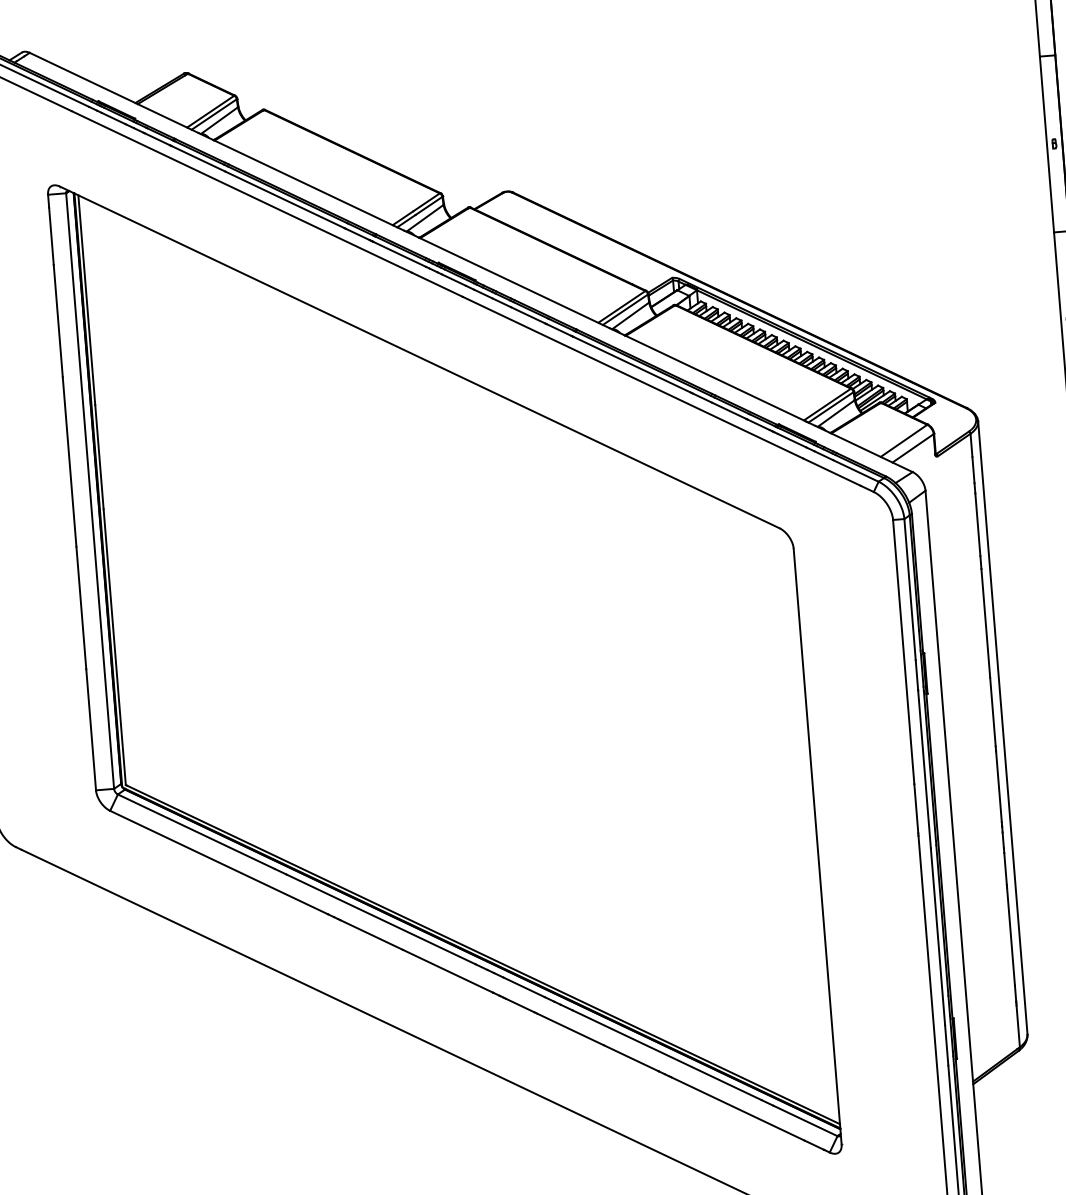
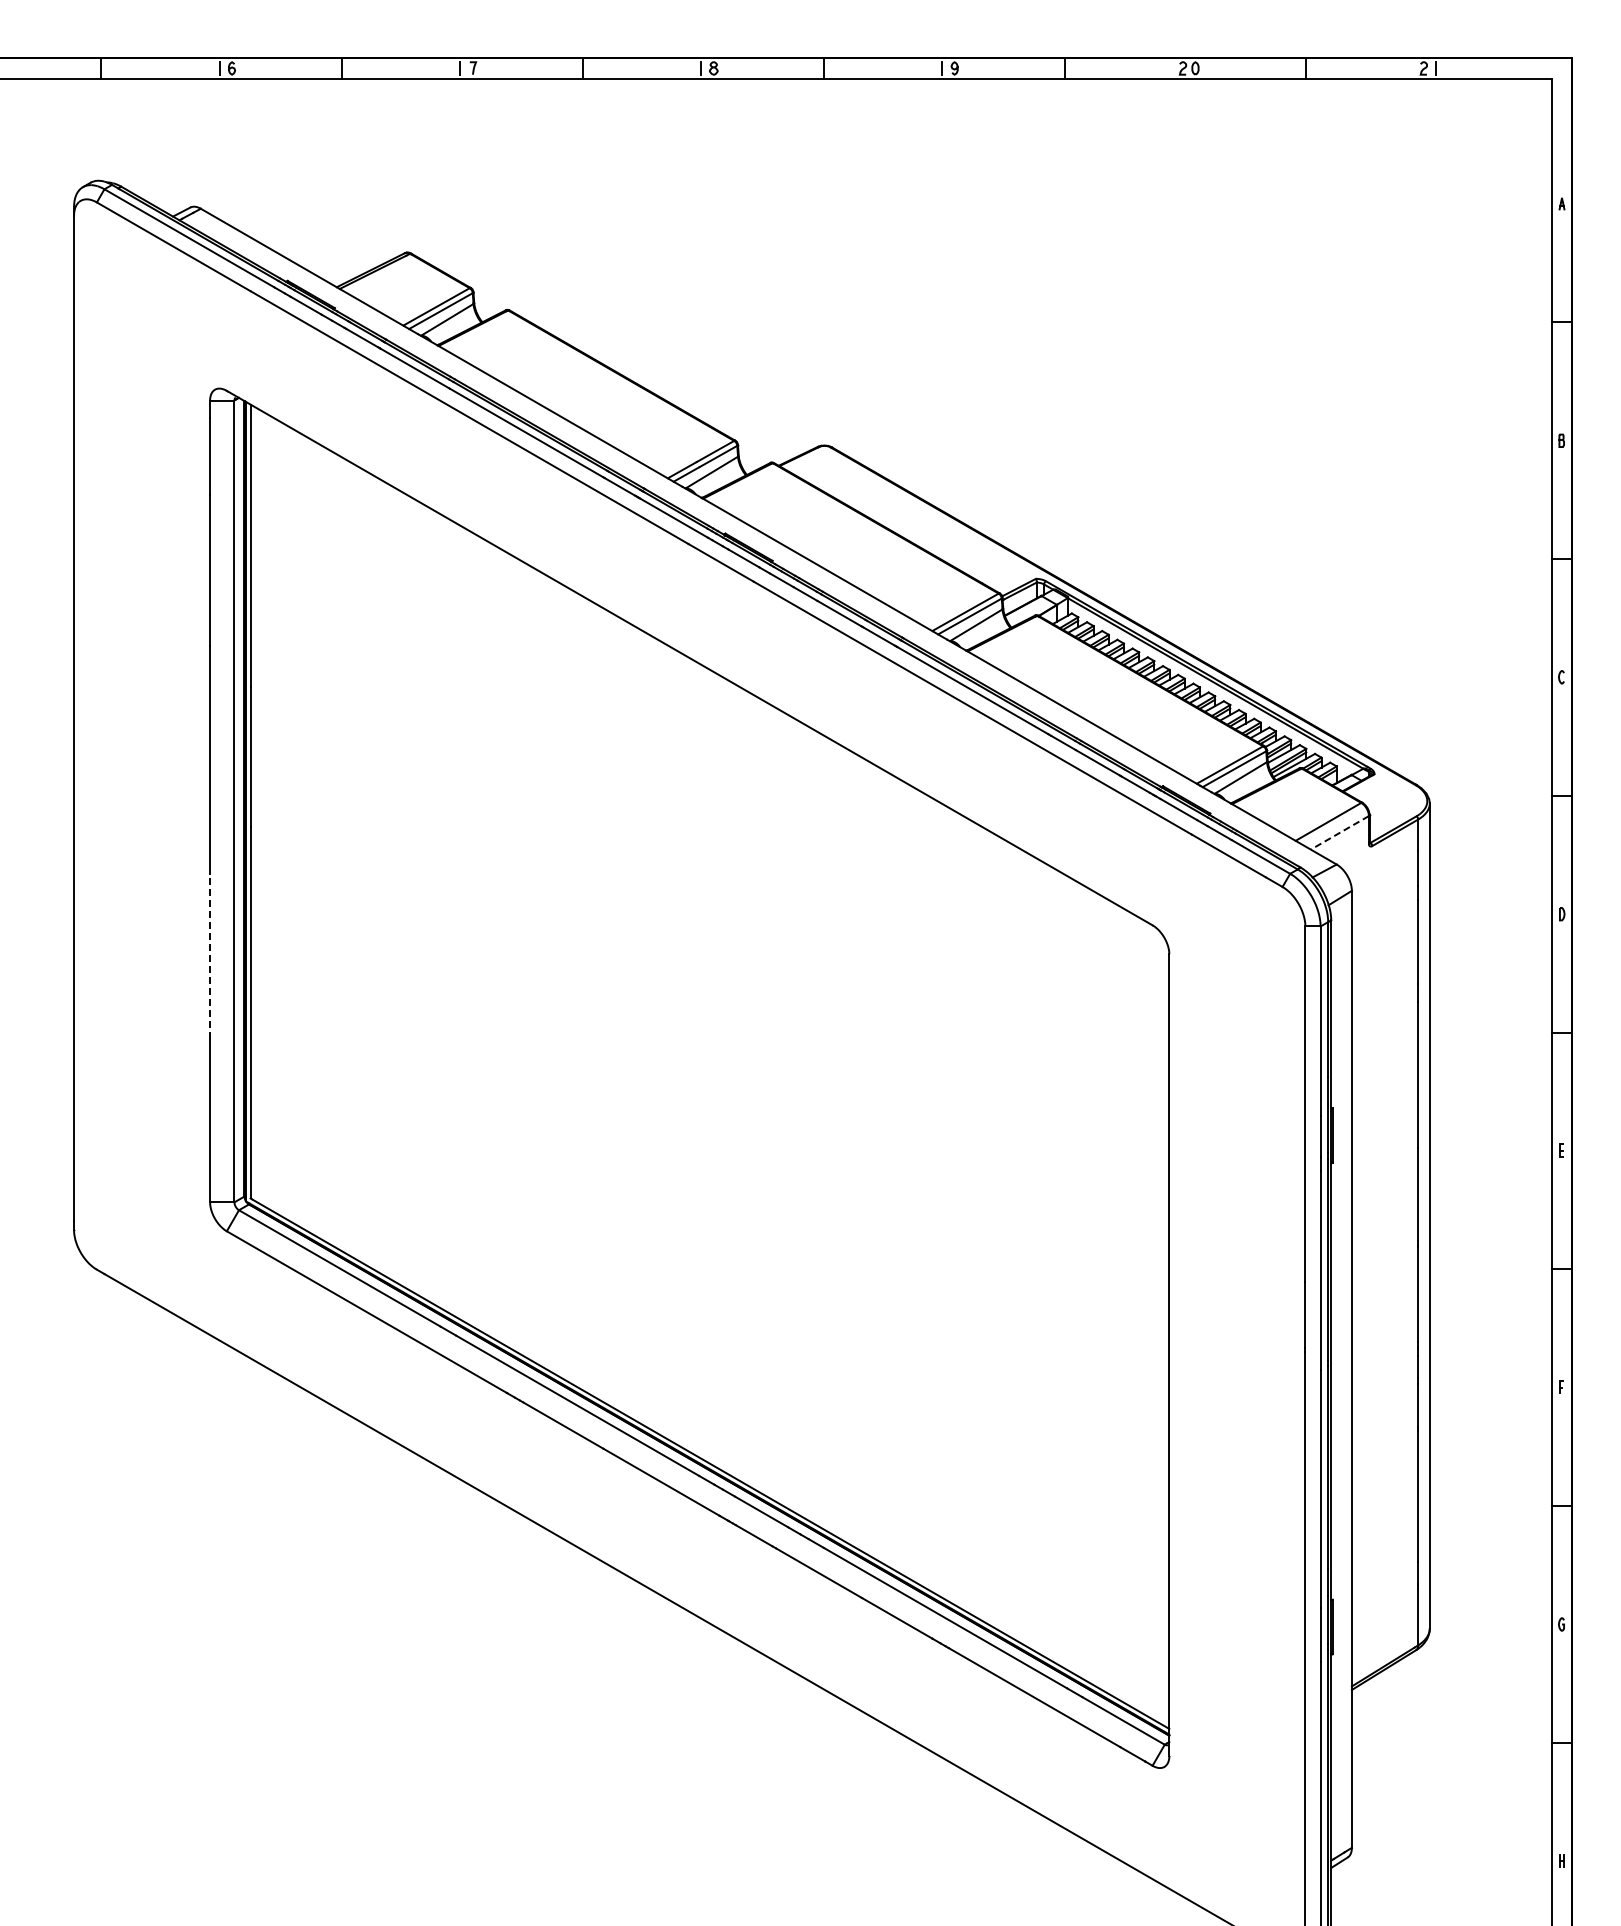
line: (912, 448) -> (1339, 832), solid -> dashed
line: (81, 607) -> (210, 956), solid -> dashed

